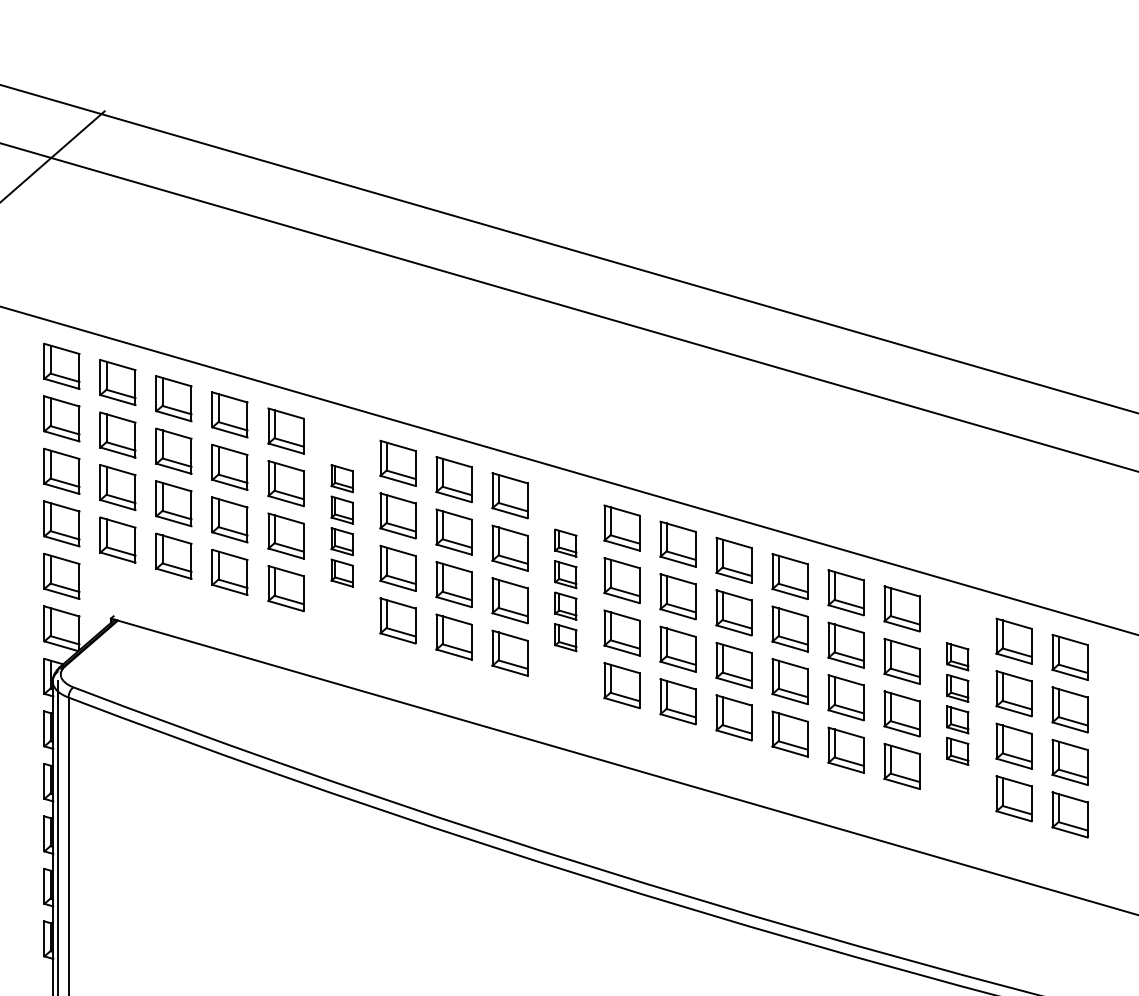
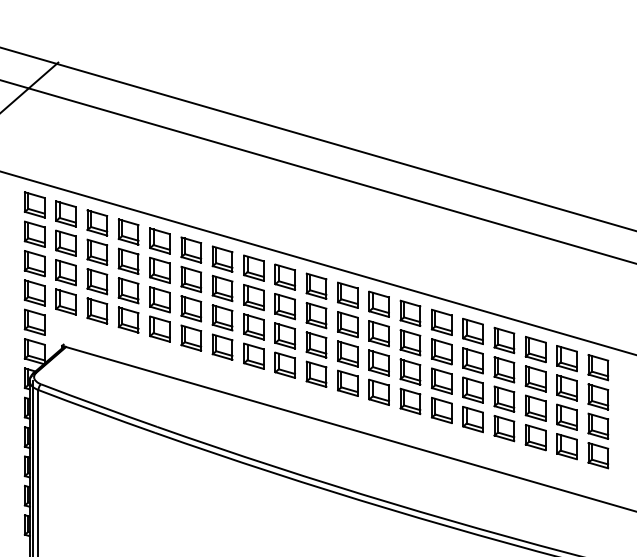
part: (342, 524) -> (191, 293), size x1.67
part: (565, 589) -> (316, 329), size x1.67
part: (957, 703) -> (535, 393), size x1.67

